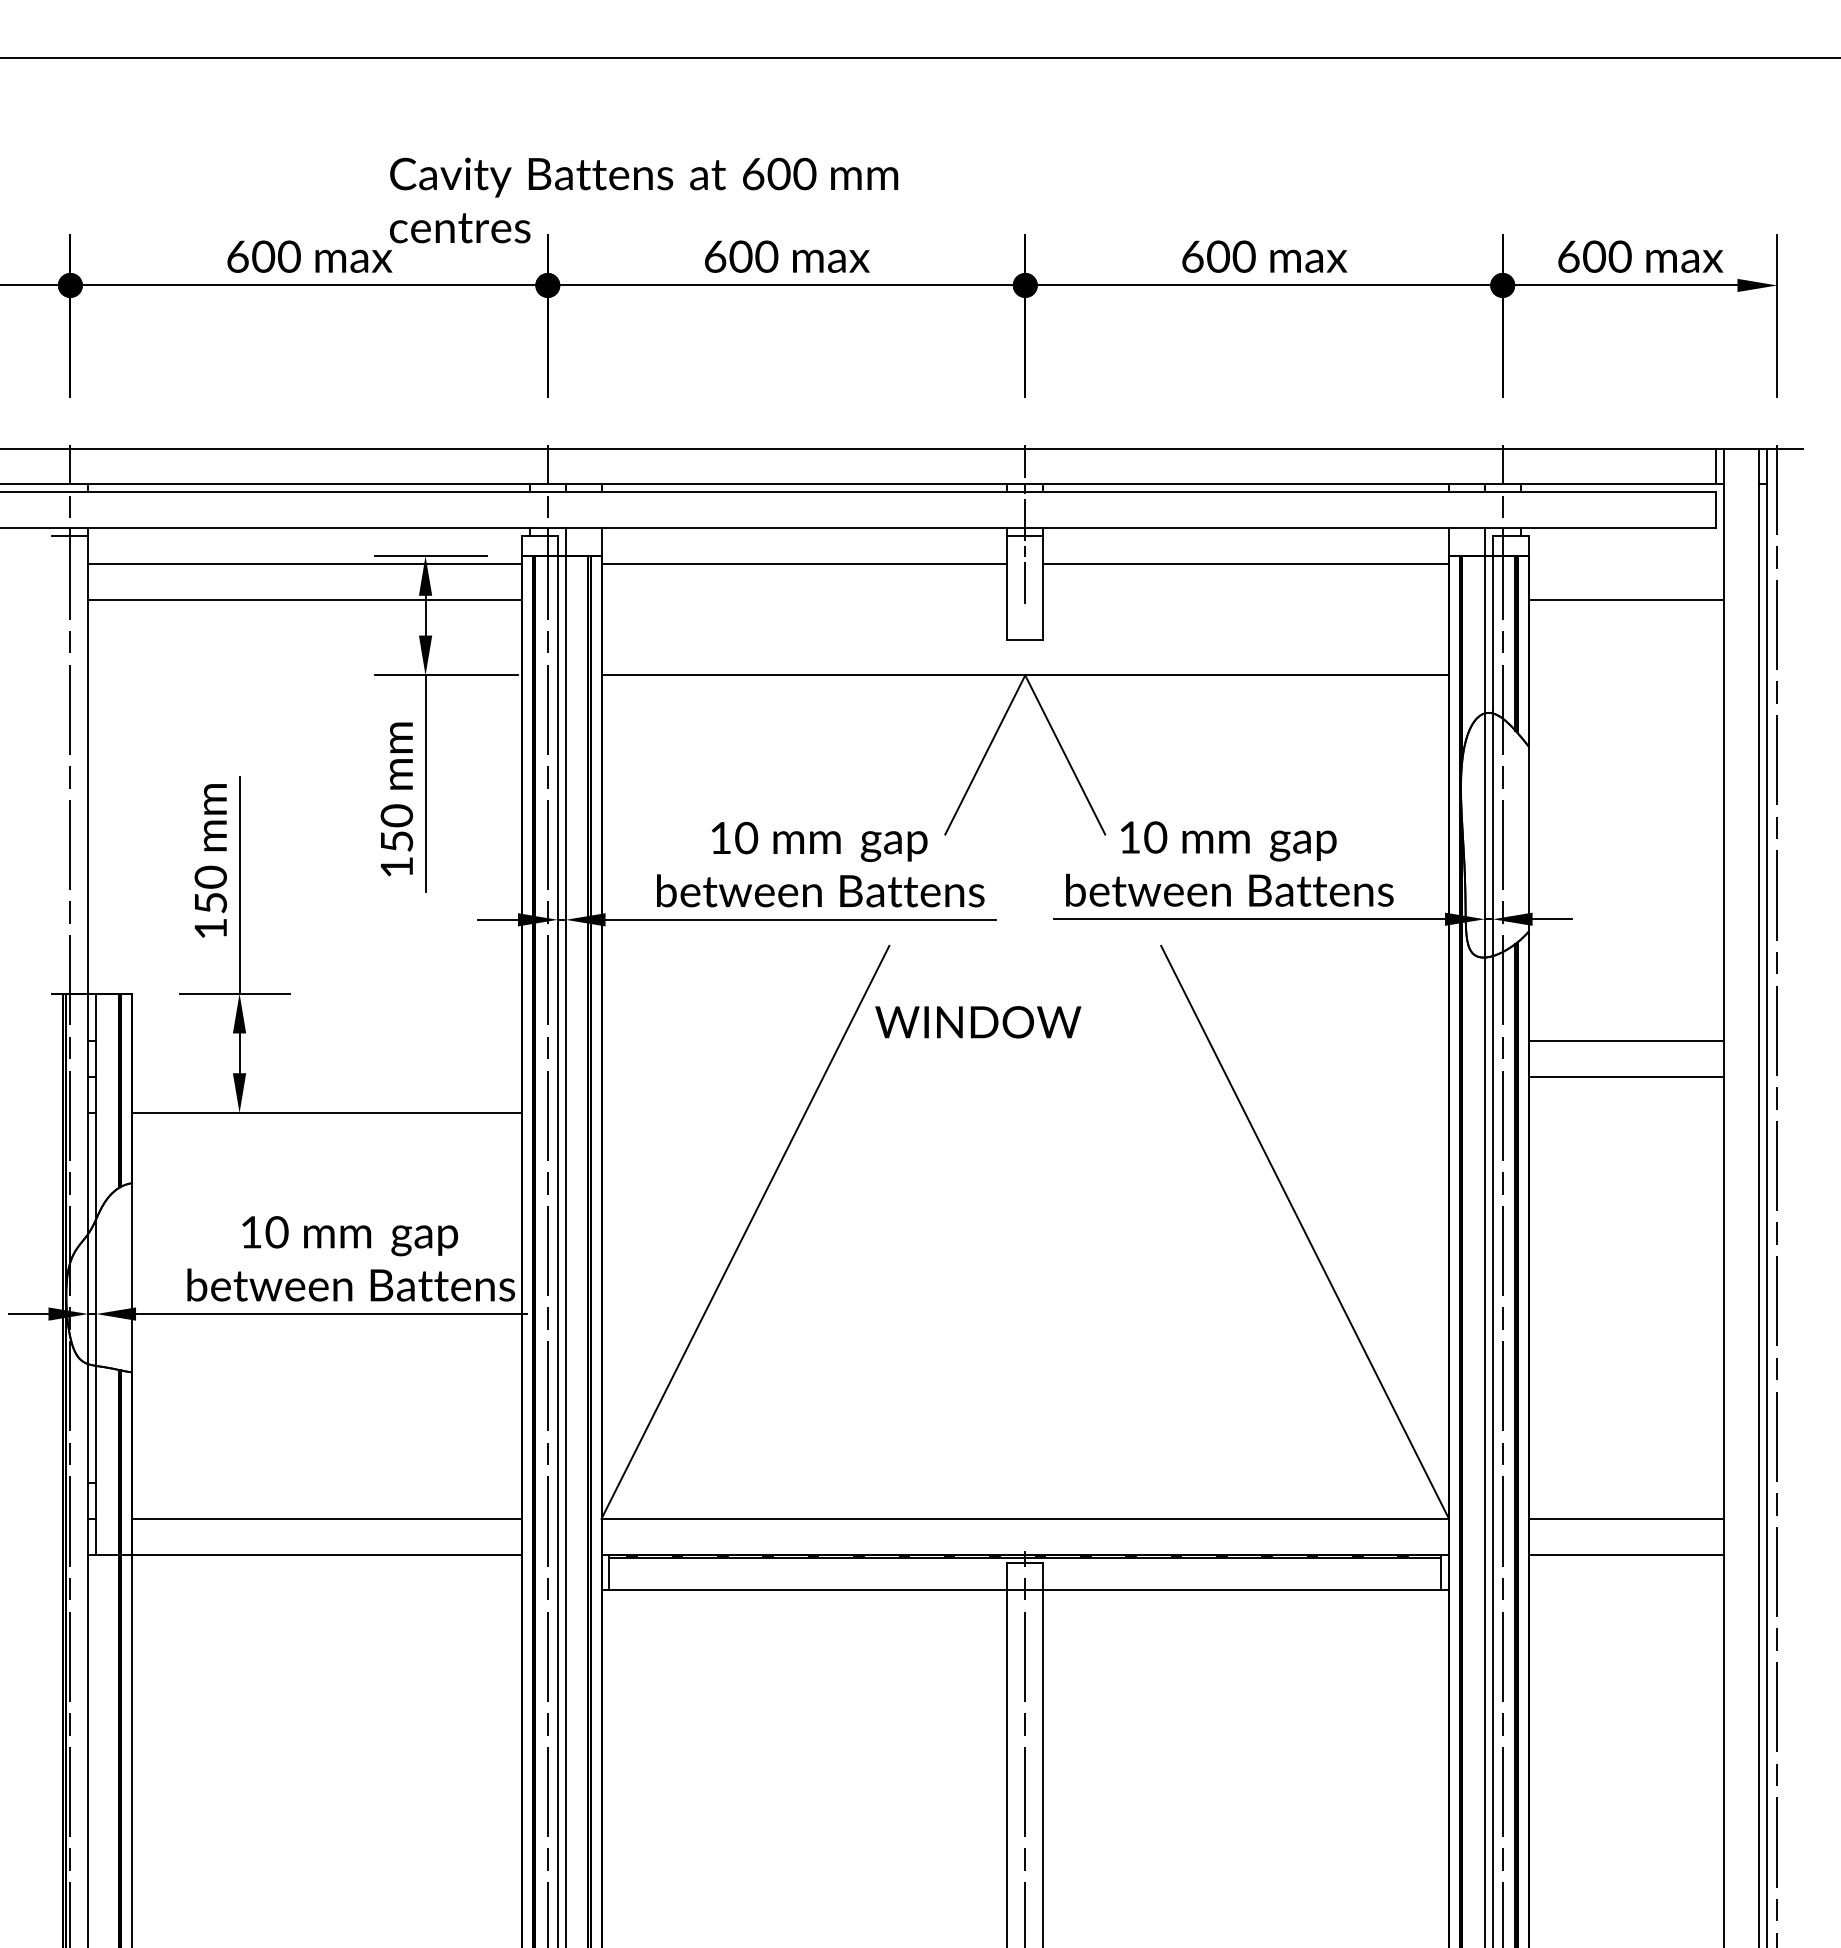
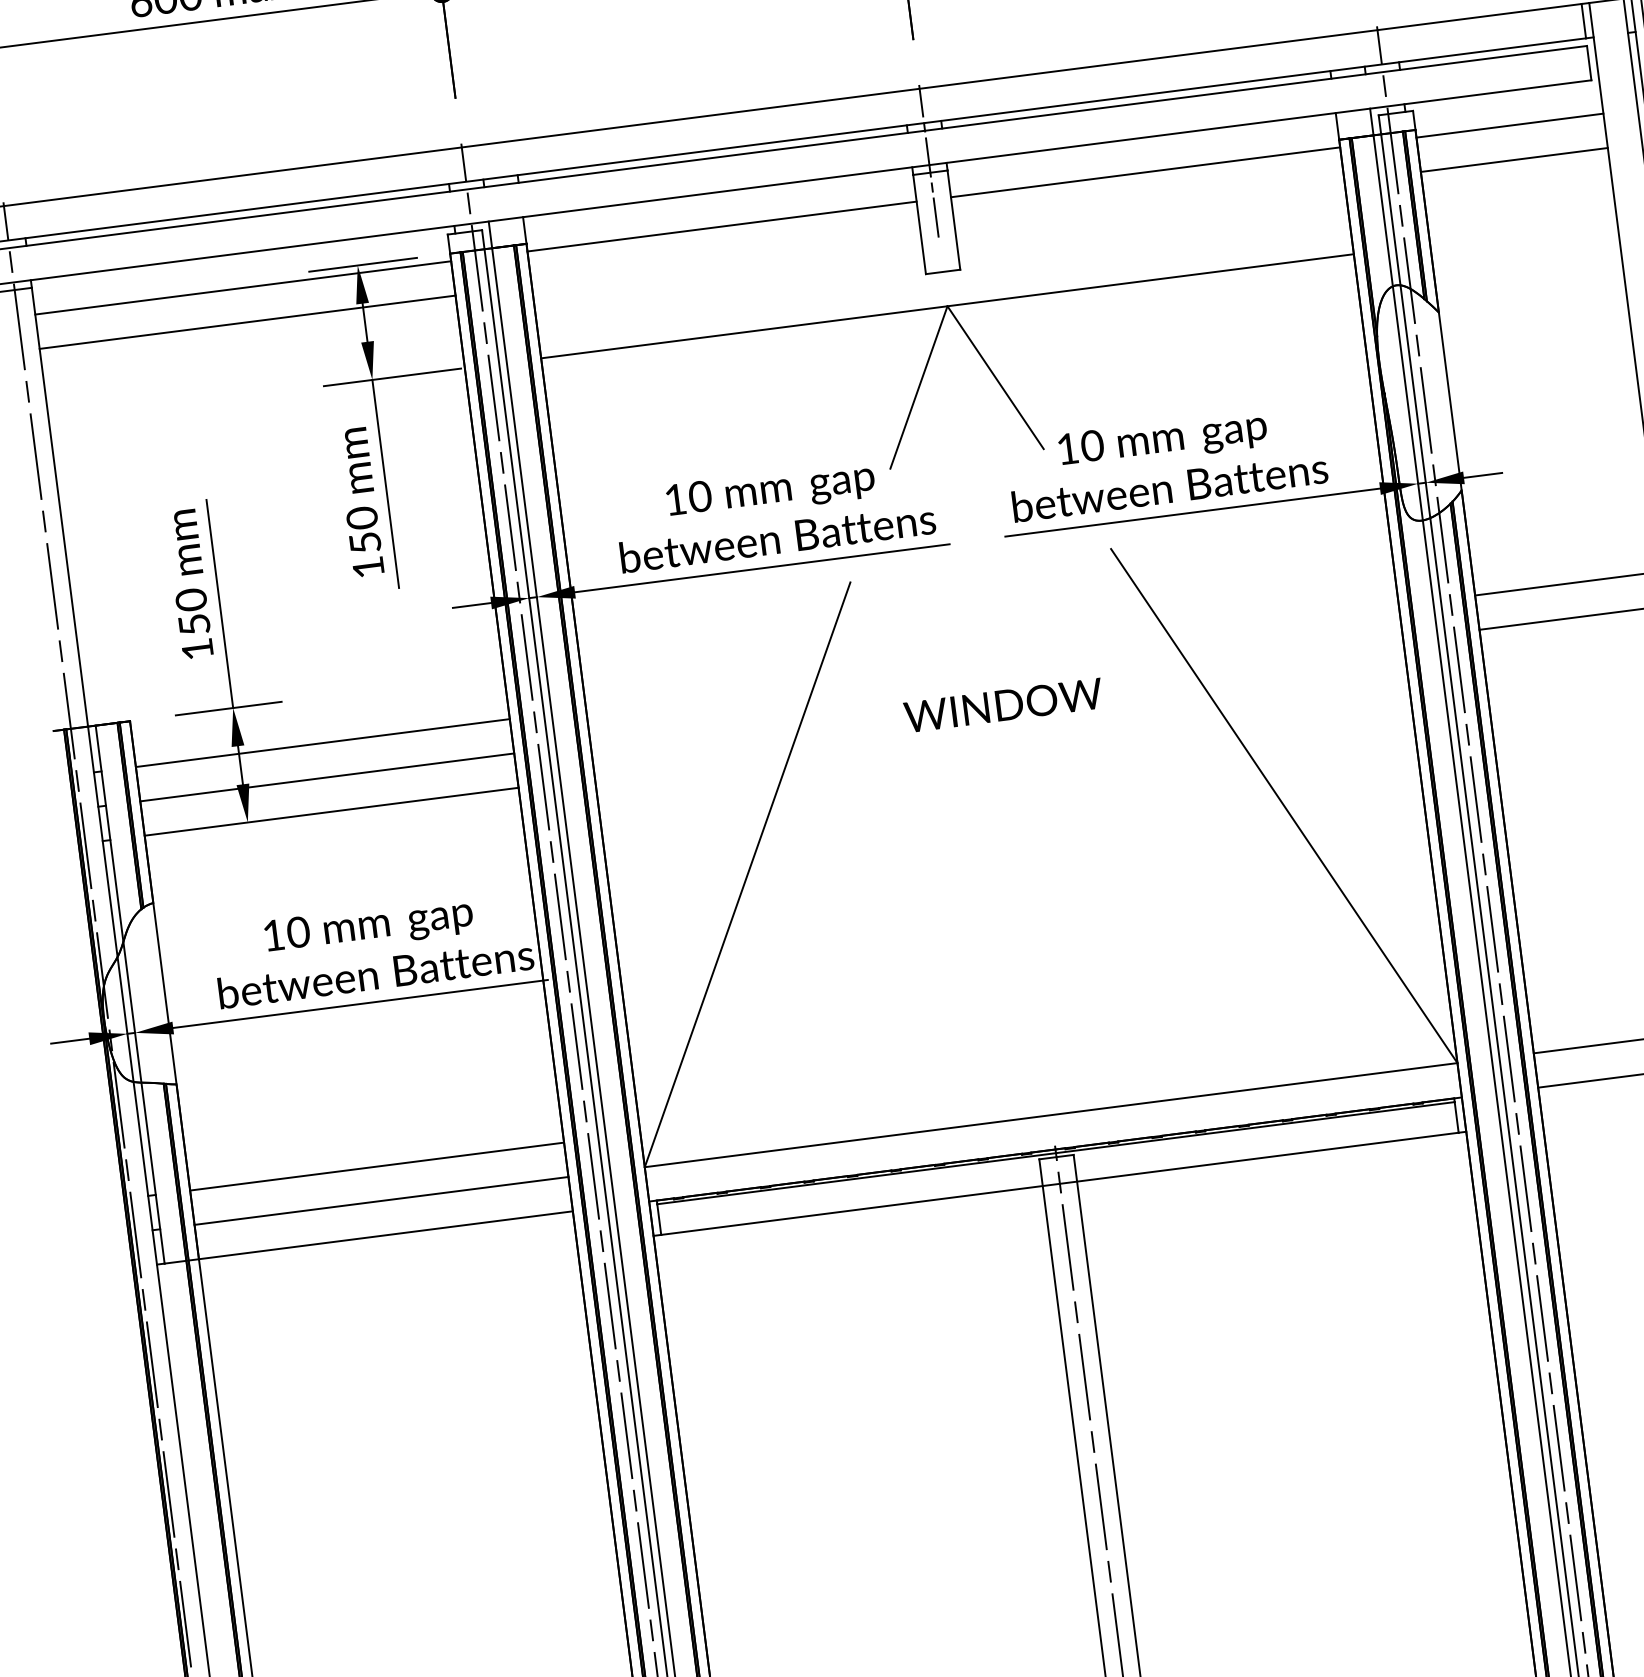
line: (1625, 563) -> (1509, 125), added
text: (978, 1022) -> (1003, 705), moved
line: (326, 1041) -> (322, 743), added
line: (326, 1077) -> (326, 777), added
line: (326, 1483) -> (376, 1167), added

